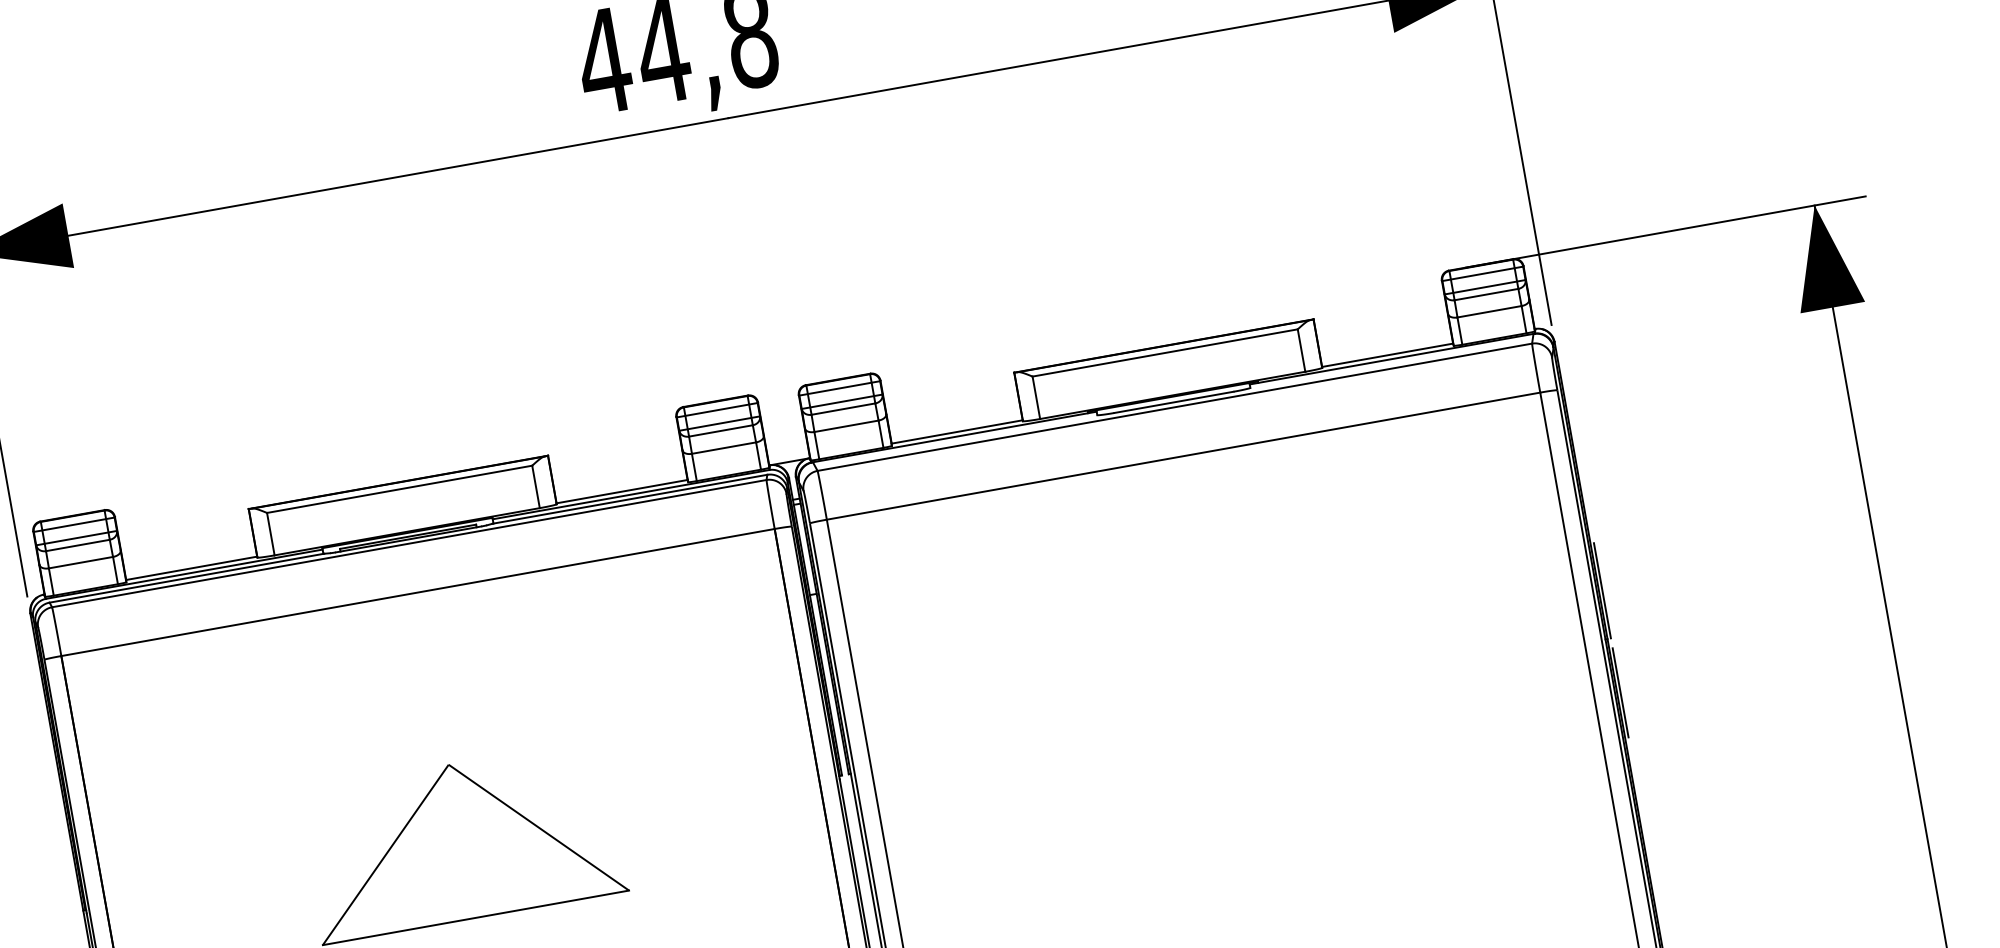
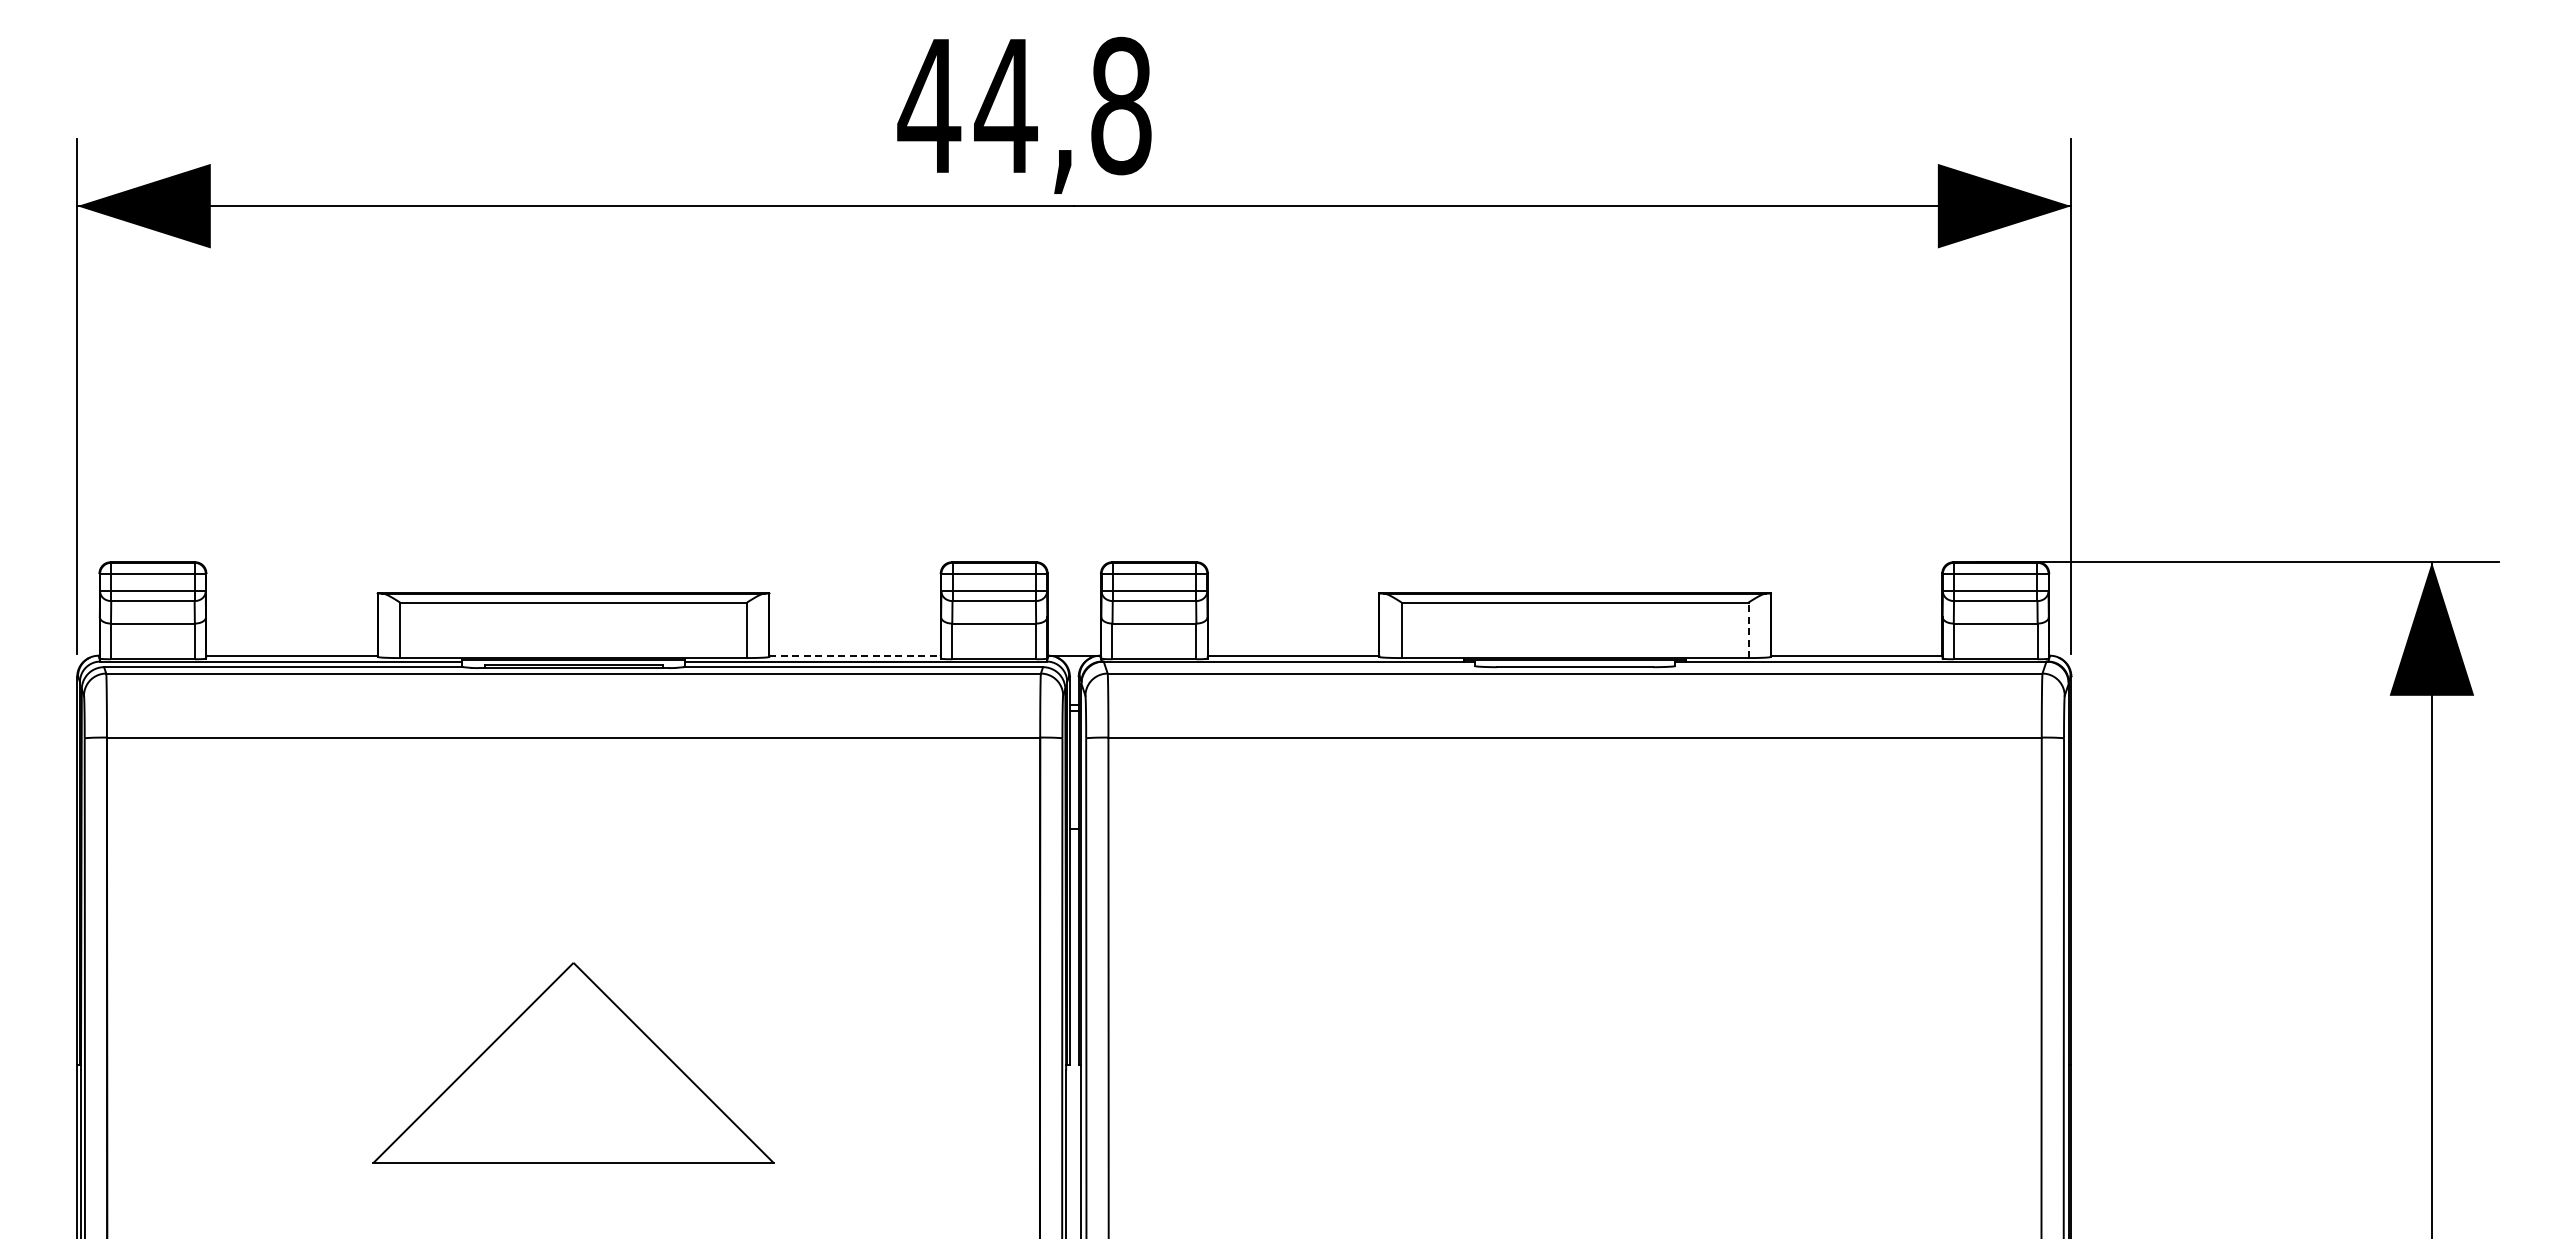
line: (1301, 350) -> (1748, 630), solid -> dashed
line: (622, 491) -> (855, 655), solid -> dashed
line: (1602, 590) -> (2075, 1002), removed
line: (1620, 692) -> (2075, 1136), removed

